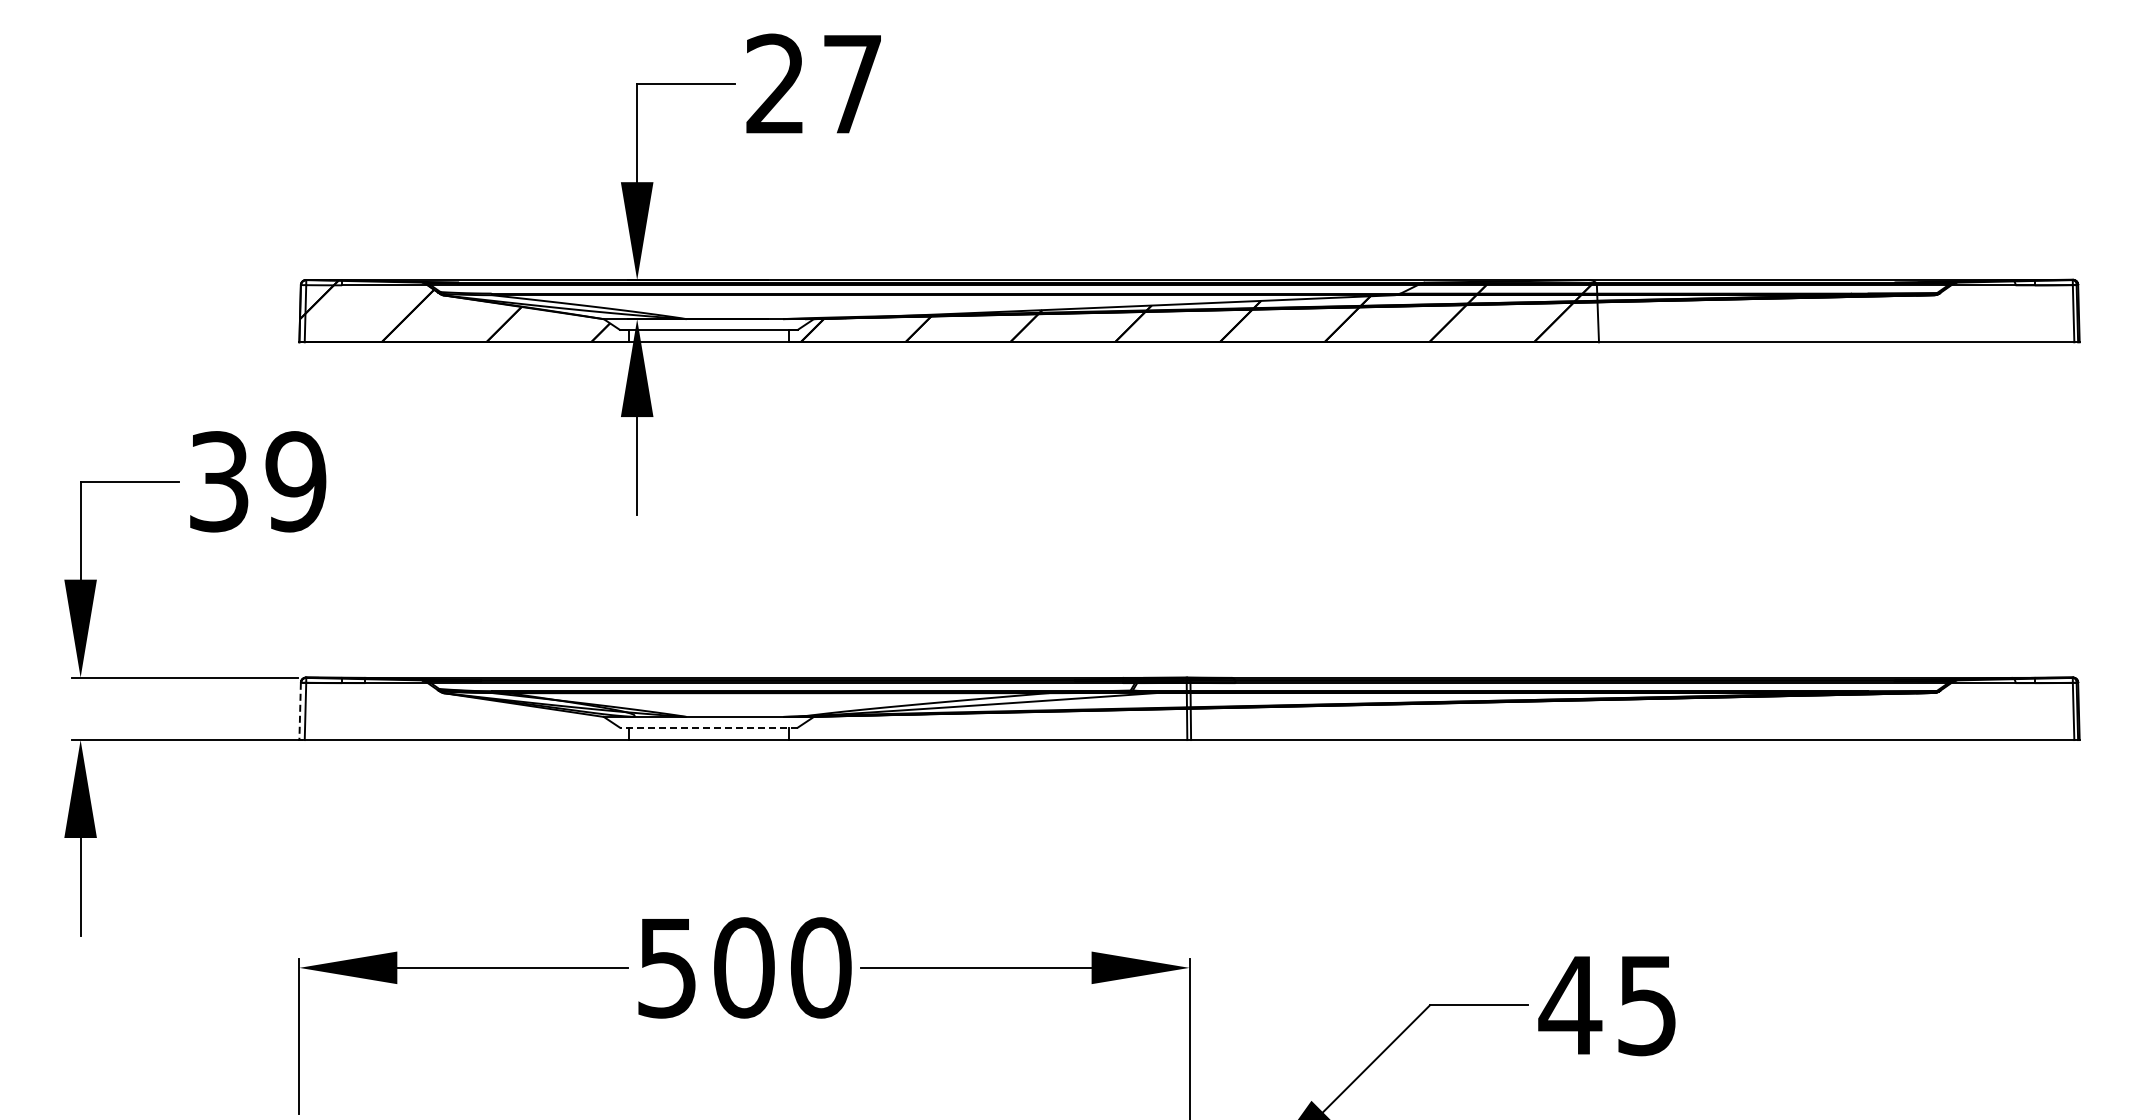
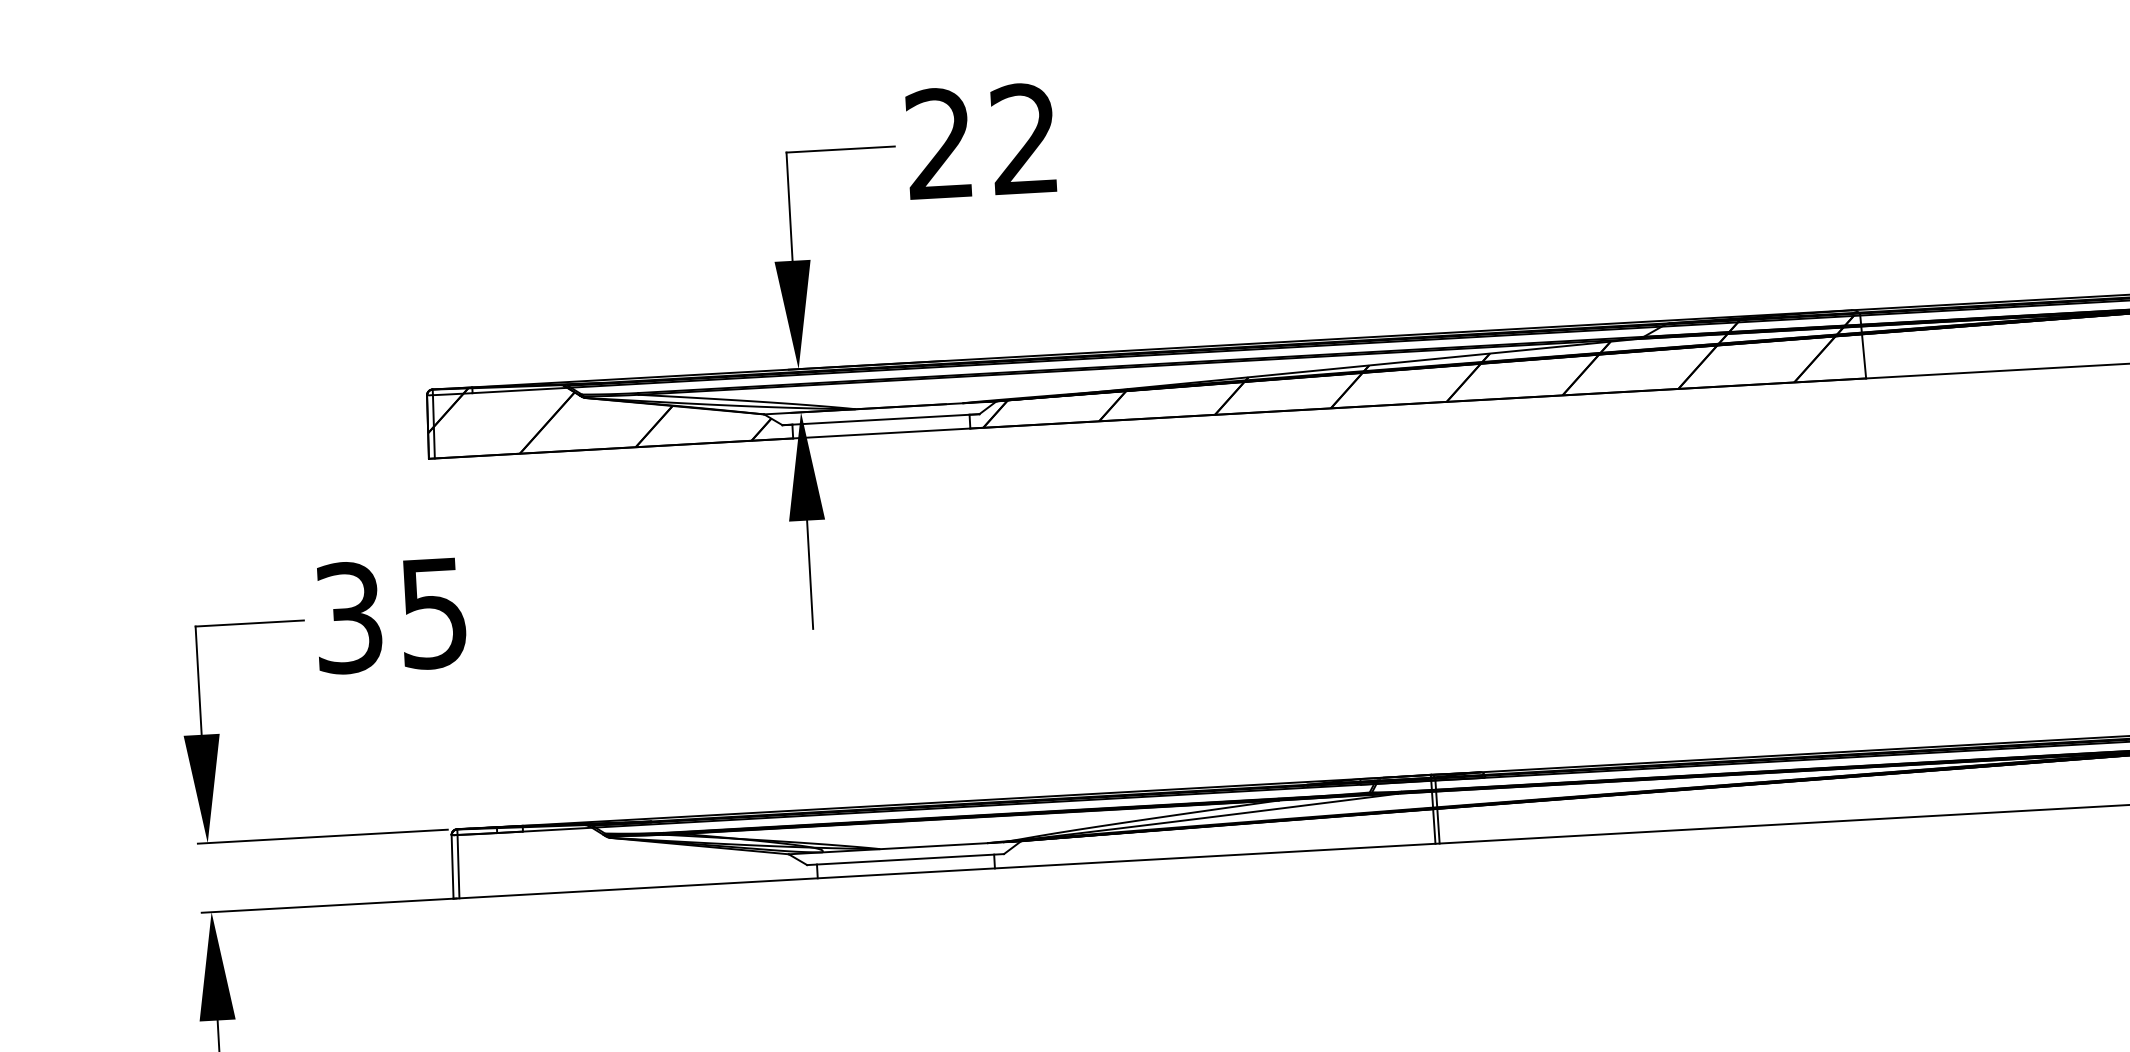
text: (851, 83) -> (1023, 138), 27 -> 22
text: (295, 481) -> (433, 612), 39 -> 35
line: (300, 711) -> (452, 867), dashed -> solid
line: (708, 727) -> (905, 859), dashed -> solid

